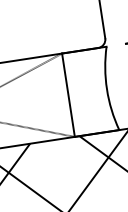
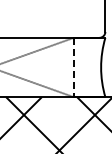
line: (68, 95) -> (73, 67), solid -> dashed

